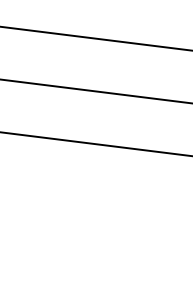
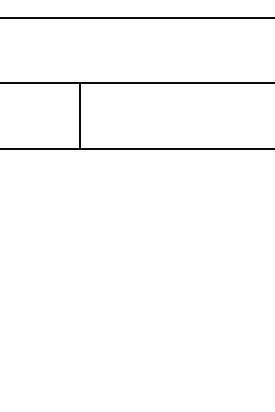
line: (33, 109) -> (80, 115), added

